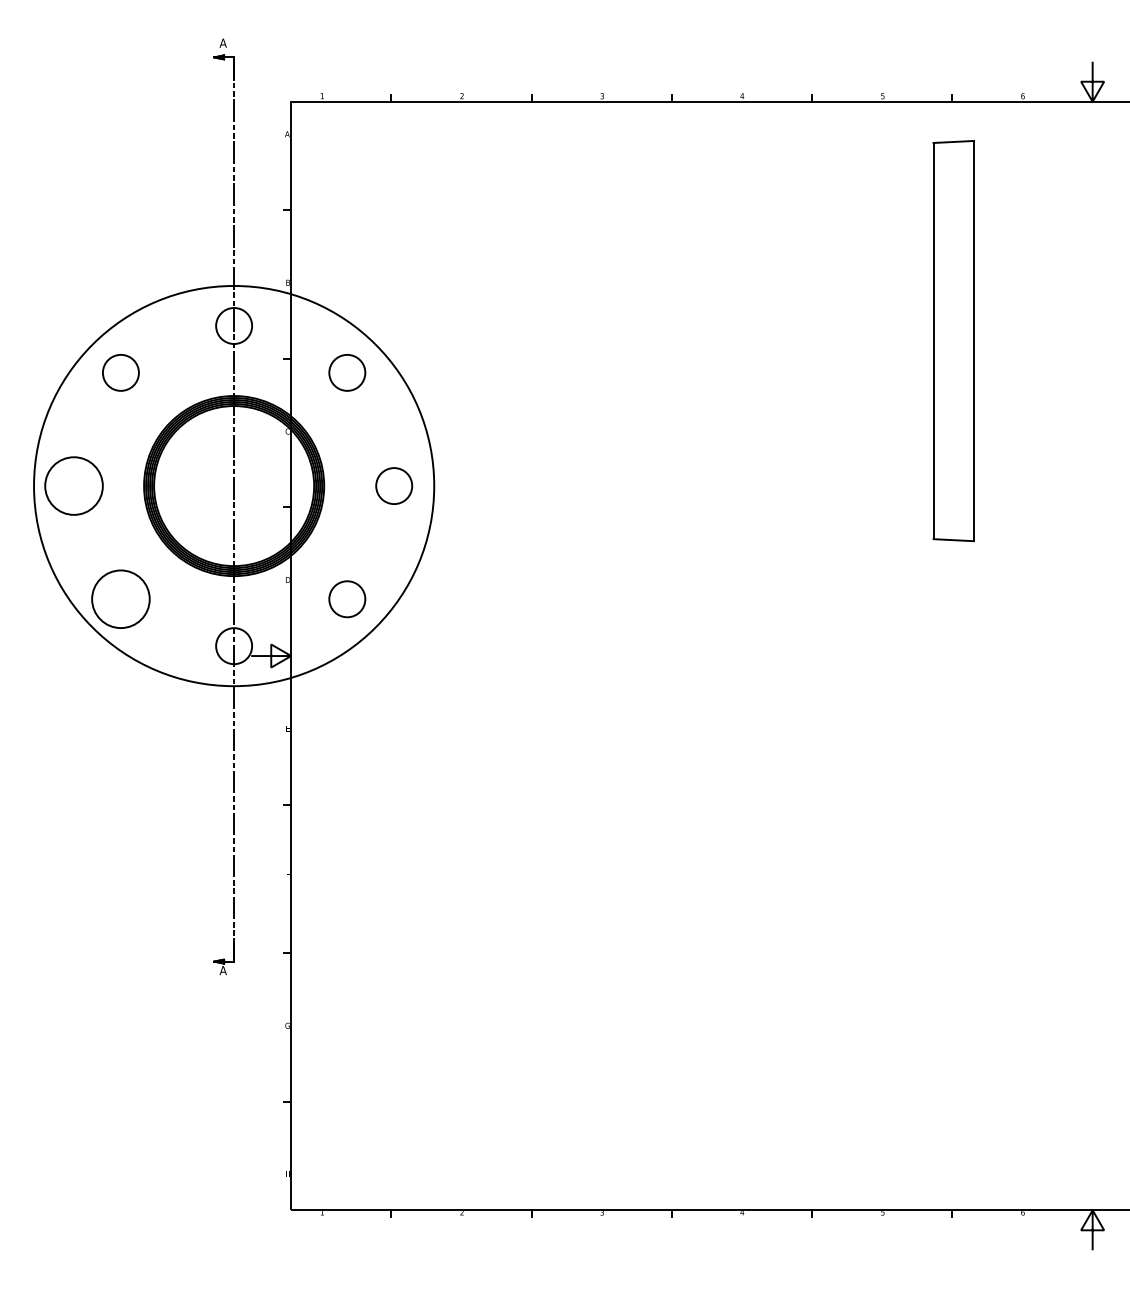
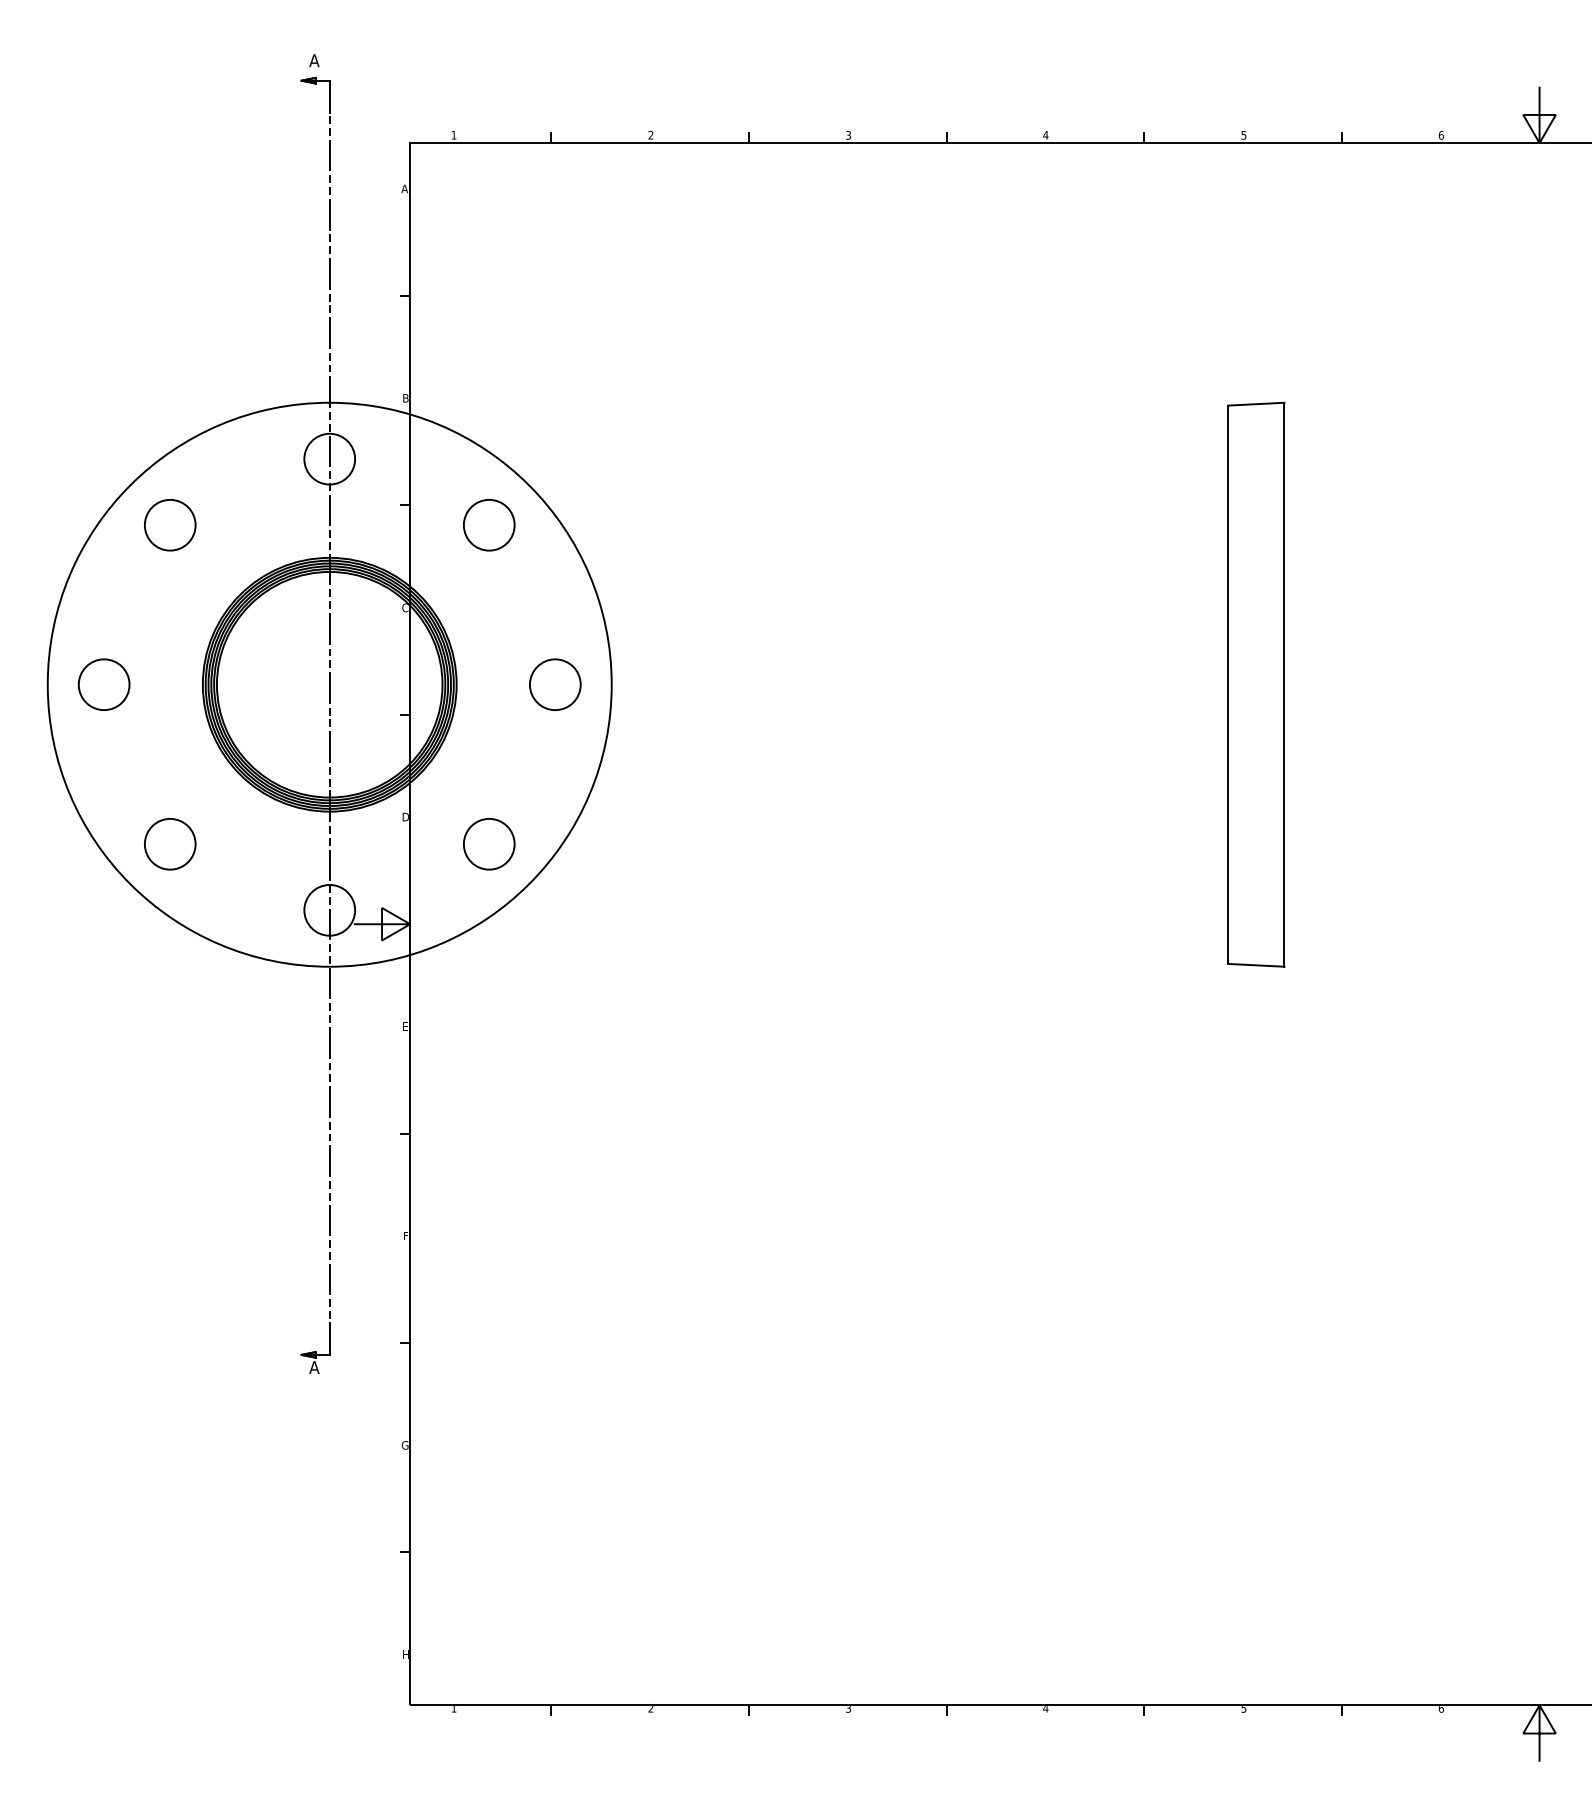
part: (953, 341) -> (1256, 685), moved
circle: (74, 486) -> (104, 685), size x0.62
circle: (120, 599) -> (169, 844), size x0.62

